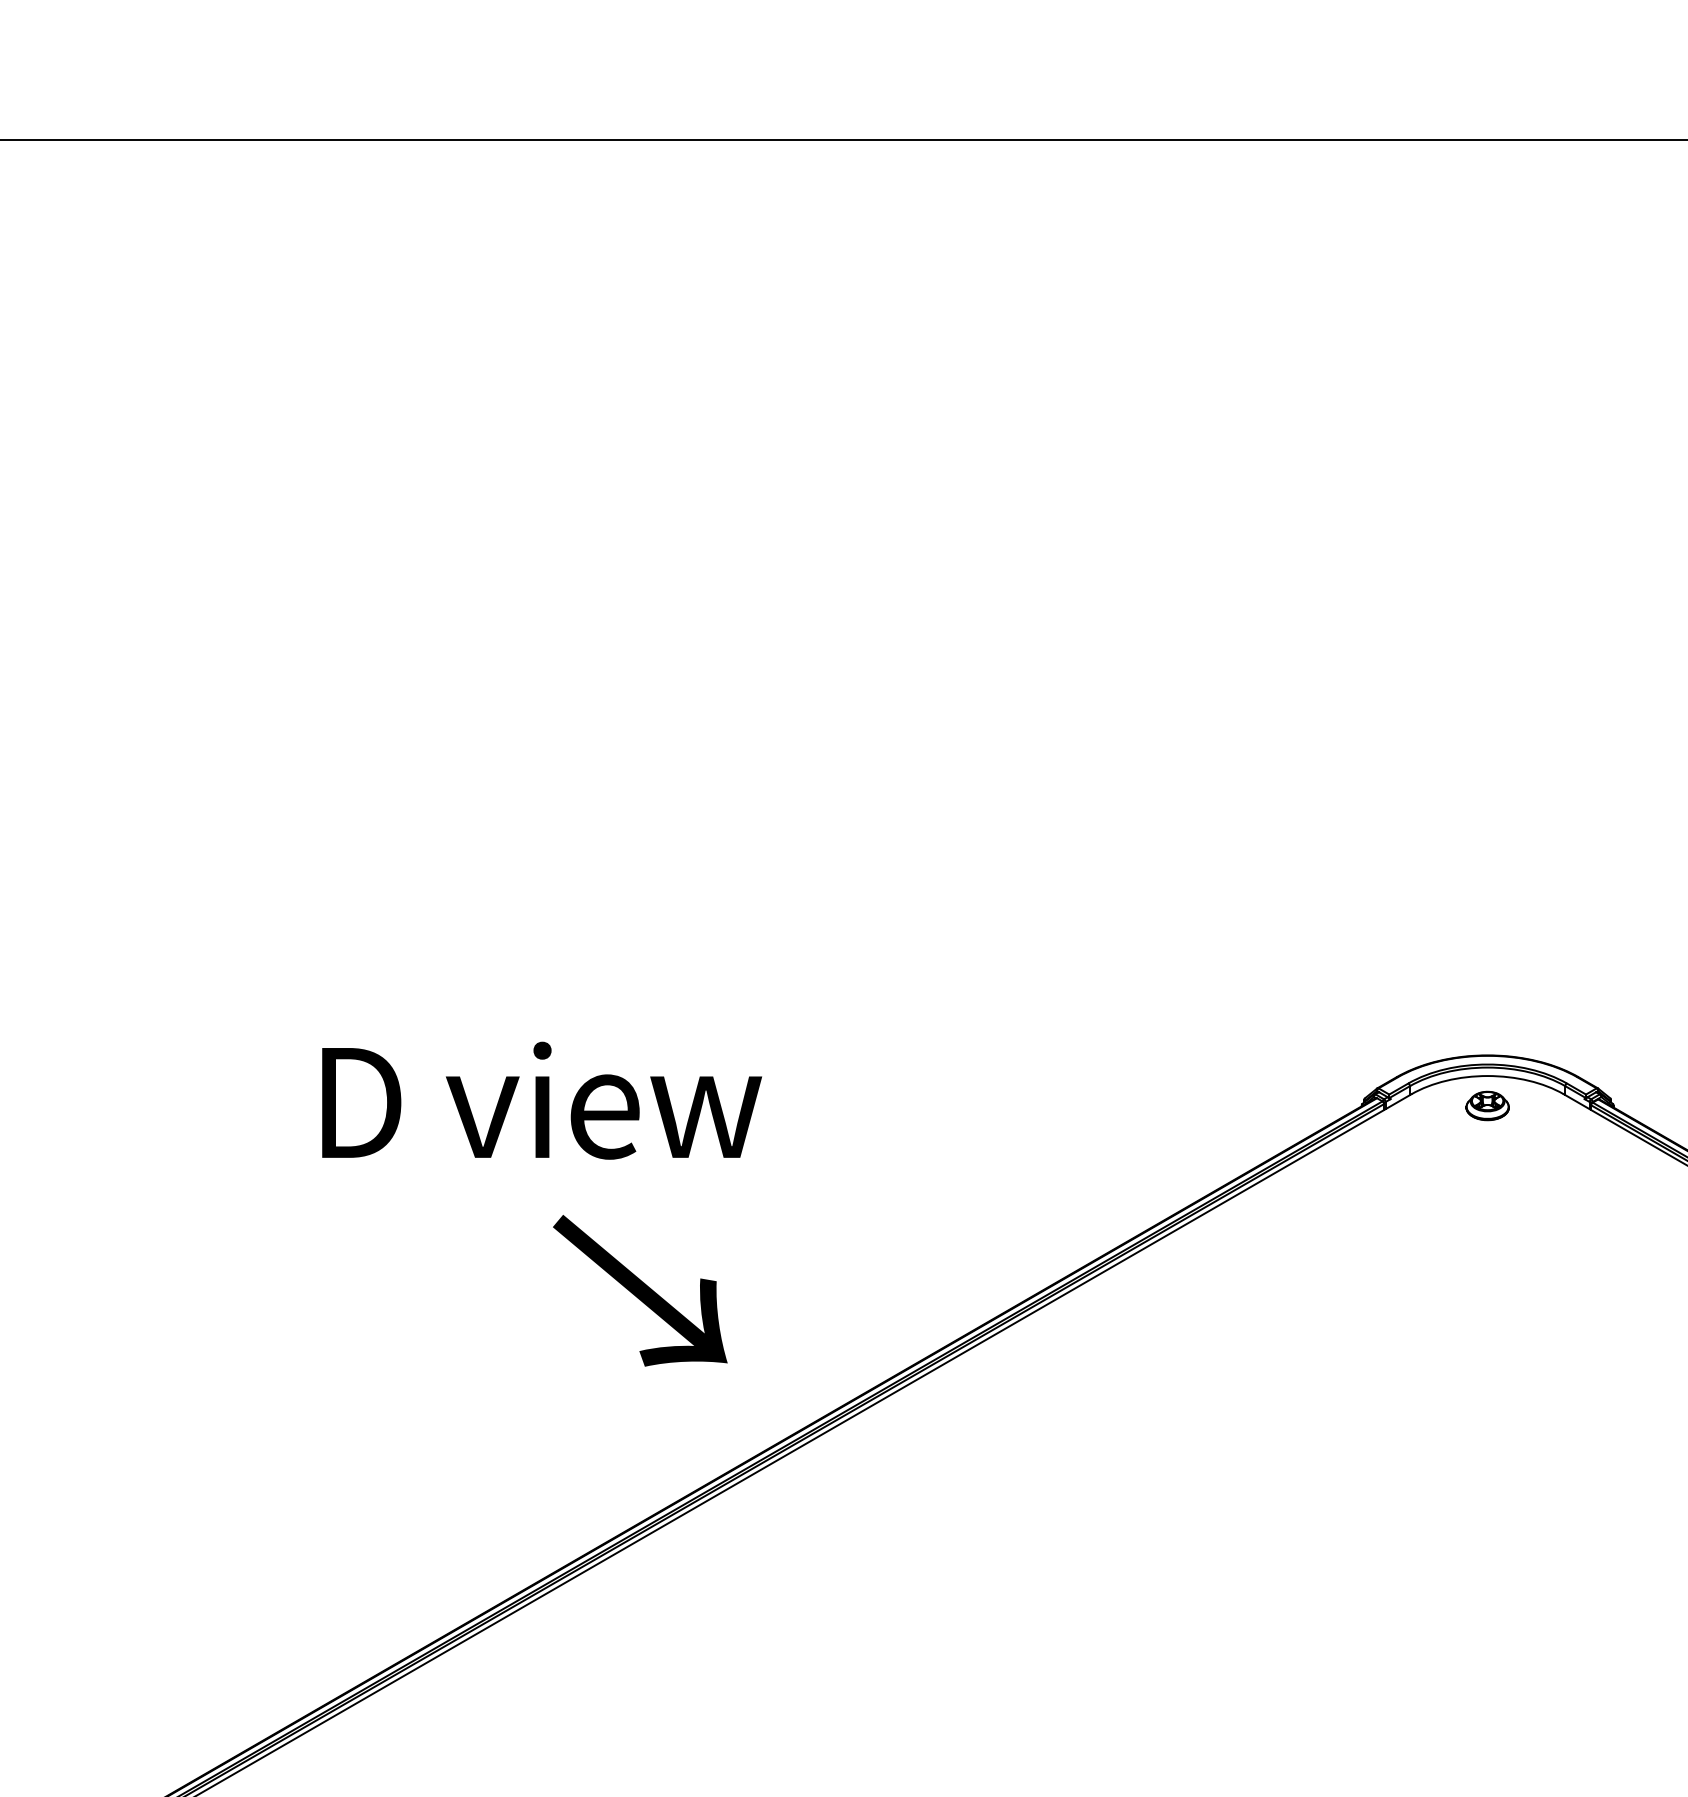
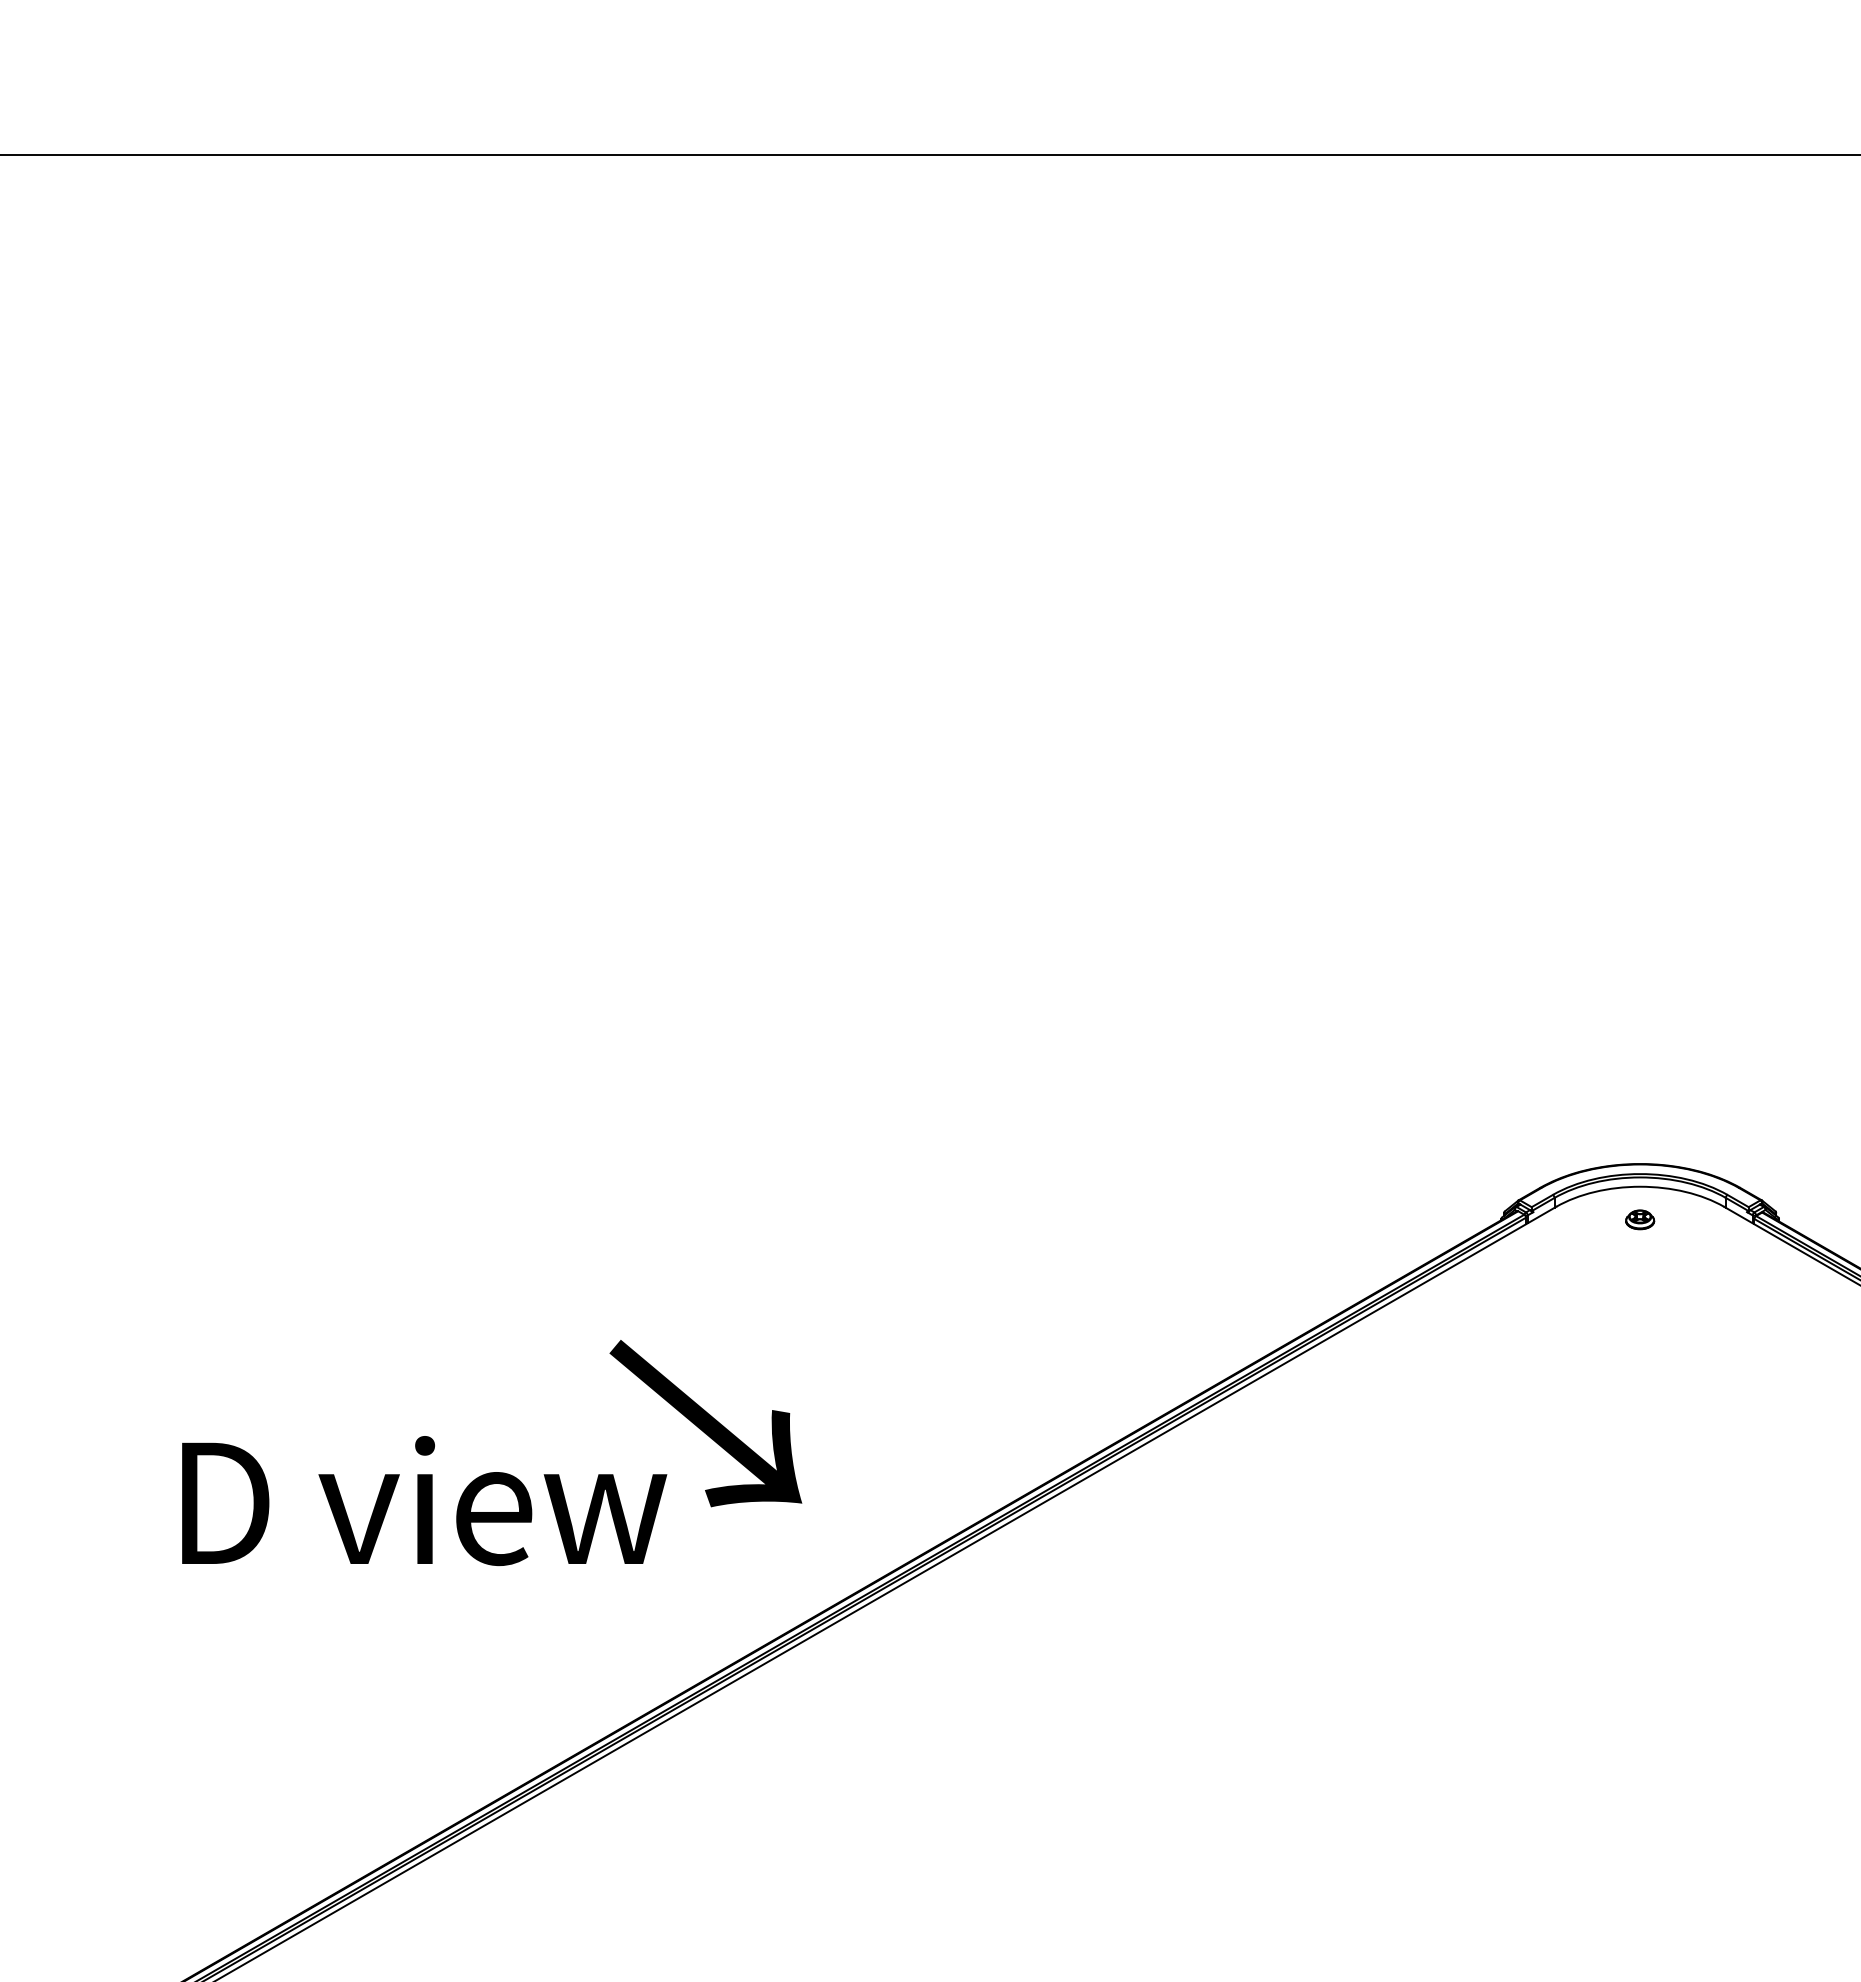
text: (542, 1101) -> (424, 1501), moved
part: (1486, 1105) -> (1639, 1219), size x0.6

